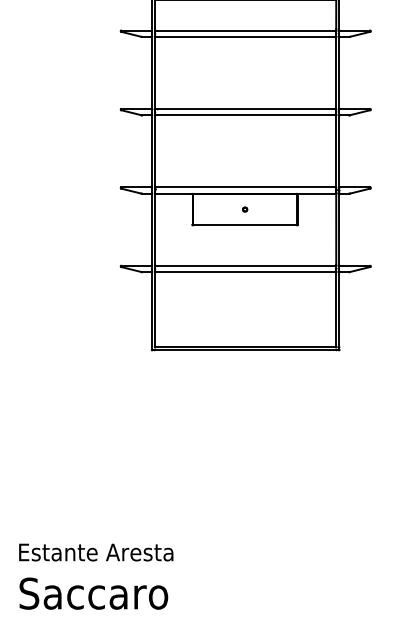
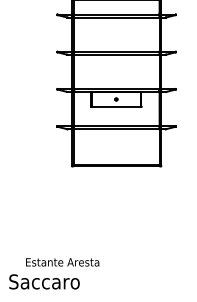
text: (95, 552) -> (62, 262), moved

